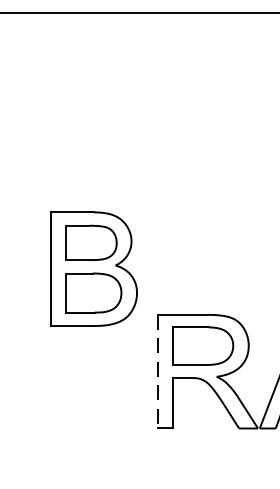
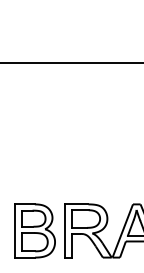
part: (93, 268) -> (34, 230), moved
line: (157, 370) -> (64, 230), dashed -> solid

